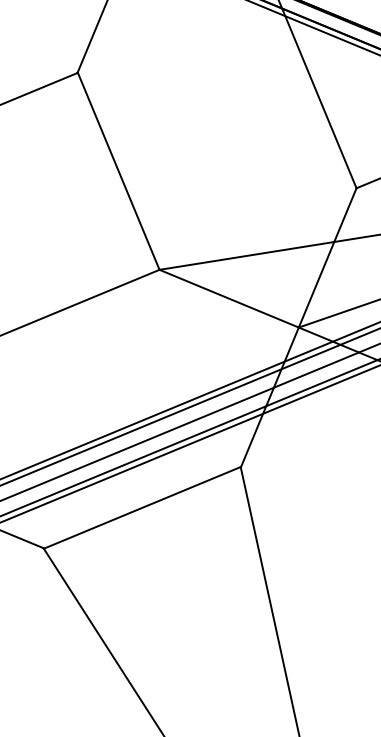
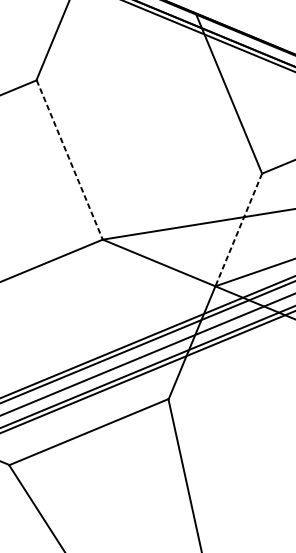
line: (118, 171) -> (69, 160), solid -> dashed
line: (327, 258) -> (238, 230), solid -> dashed

